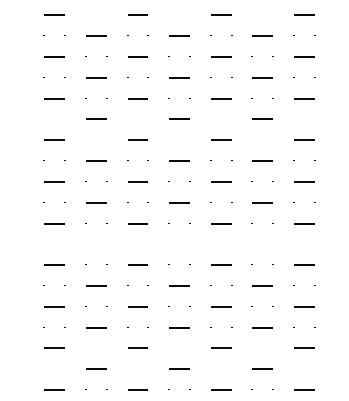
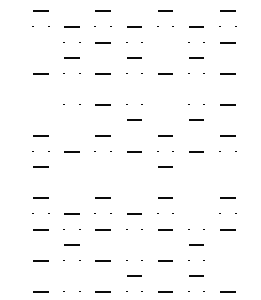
line: (54, 56) -> (40, 42), removed
line: (221, 56) -> (165, 42), removed
line: (96, 118) -> (72, 88), removed
line: (179, 118) -> (134, 88), removed
line: (262, 118) -> (196, 88), removed
line: (54, 139) -> (40, 104), removed
line: (221, 139) -> (165, 104), removed
line: (96, 160) -> (72, 120), removed
line: (137, 223) -> (102, 167), removed
line: (304, 223) -> (227, 167), removed
line: (262, 285) -> (196, 213), removed
line: (179, 327) -> (134, 245), removed
line: (304, 347) -> (227, 260), removed
line: (96, 368) -> (72, 275), removed

